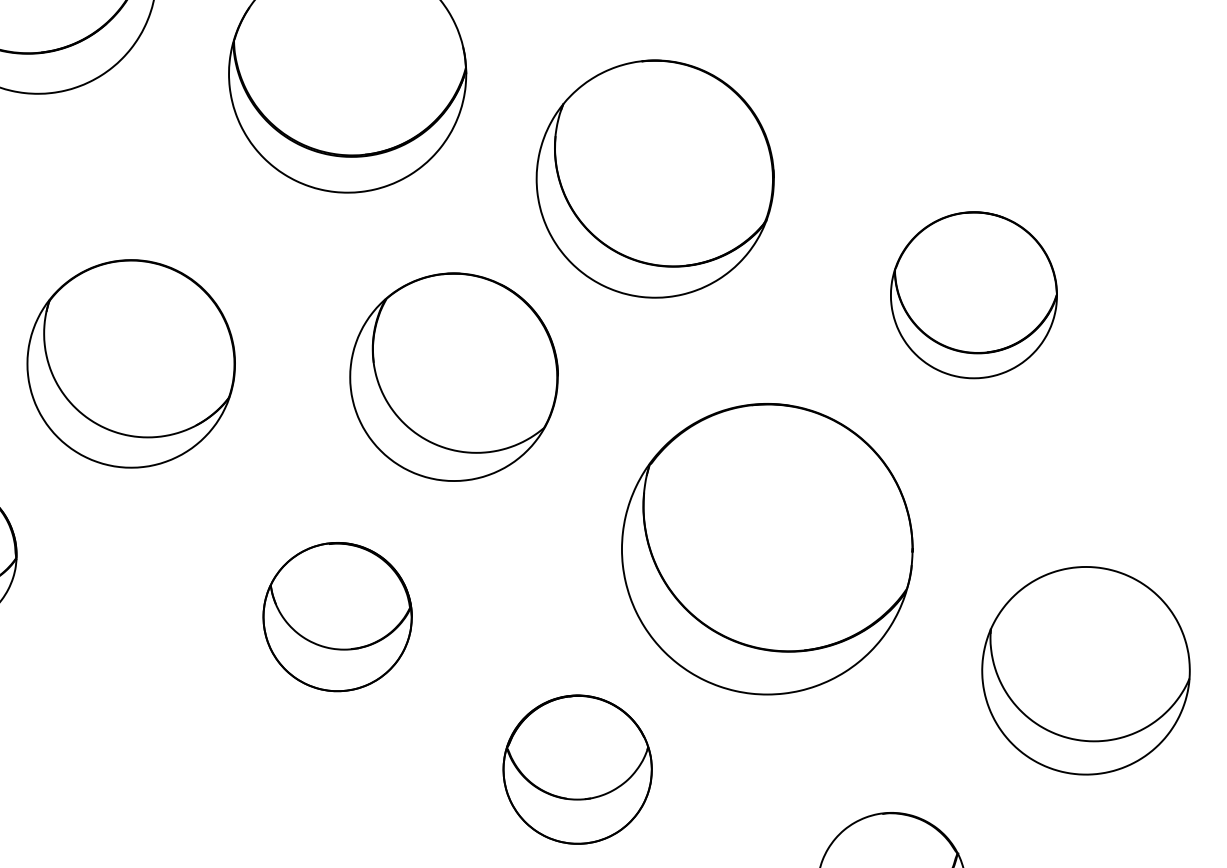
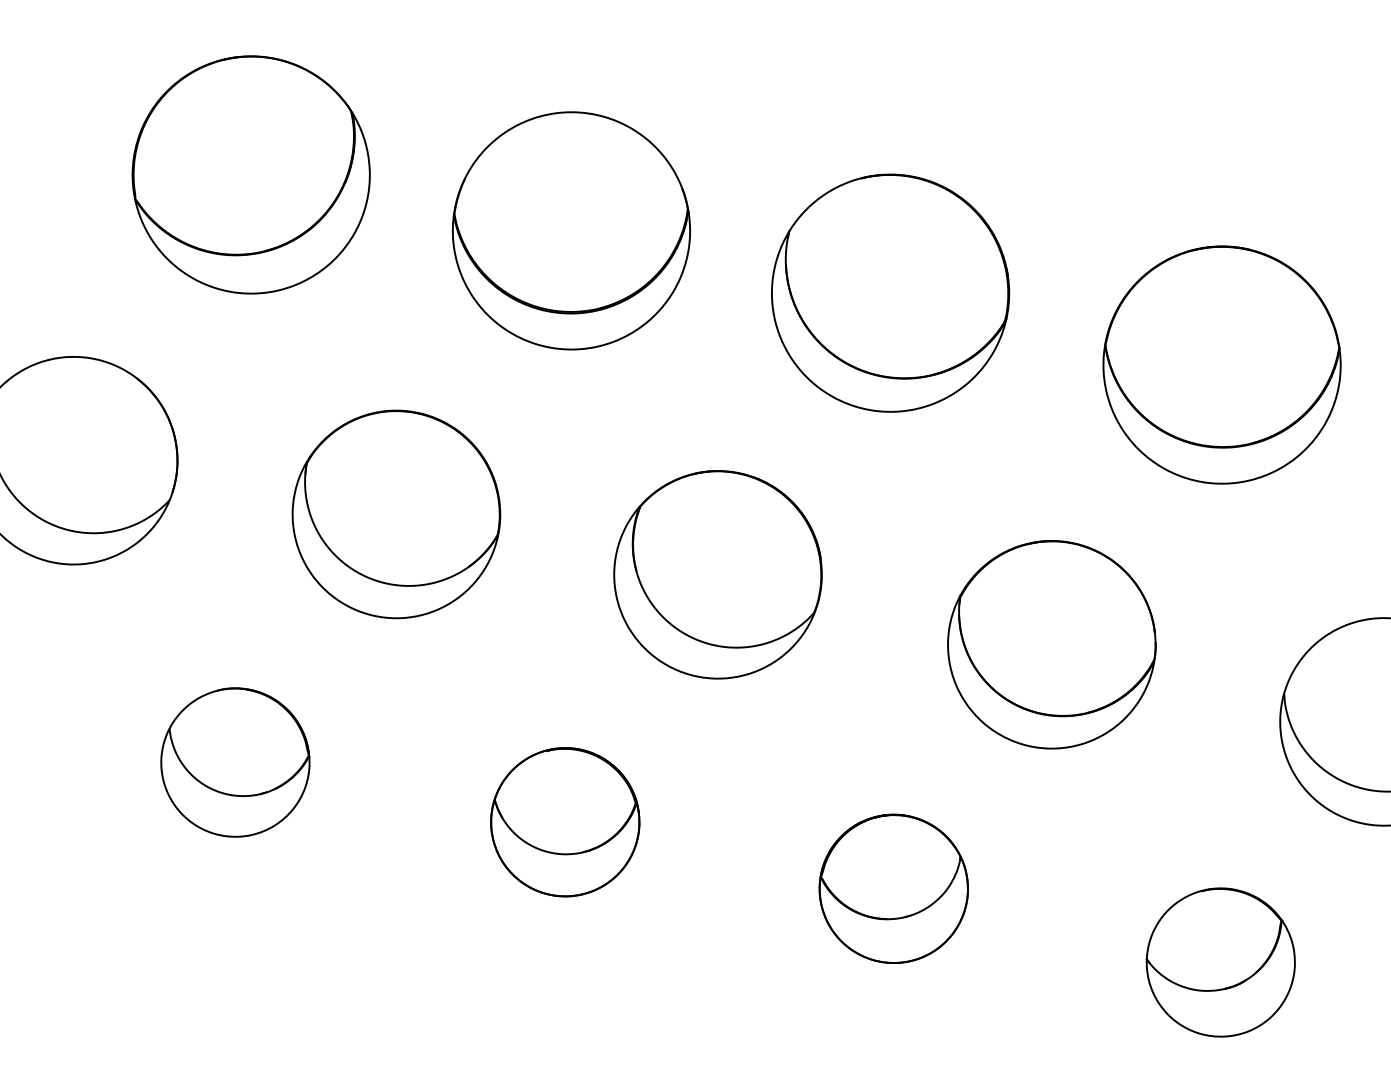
part: (973, 294) -> (1221, 364), size x1.43
part: (131, 363) -> (396, 514), moved
part: (453, 376) -> (717, 574), moved
part: (767, 548) -> (1051, 644), size x0.71
part: (337, 617) -> (565, 822), moved

